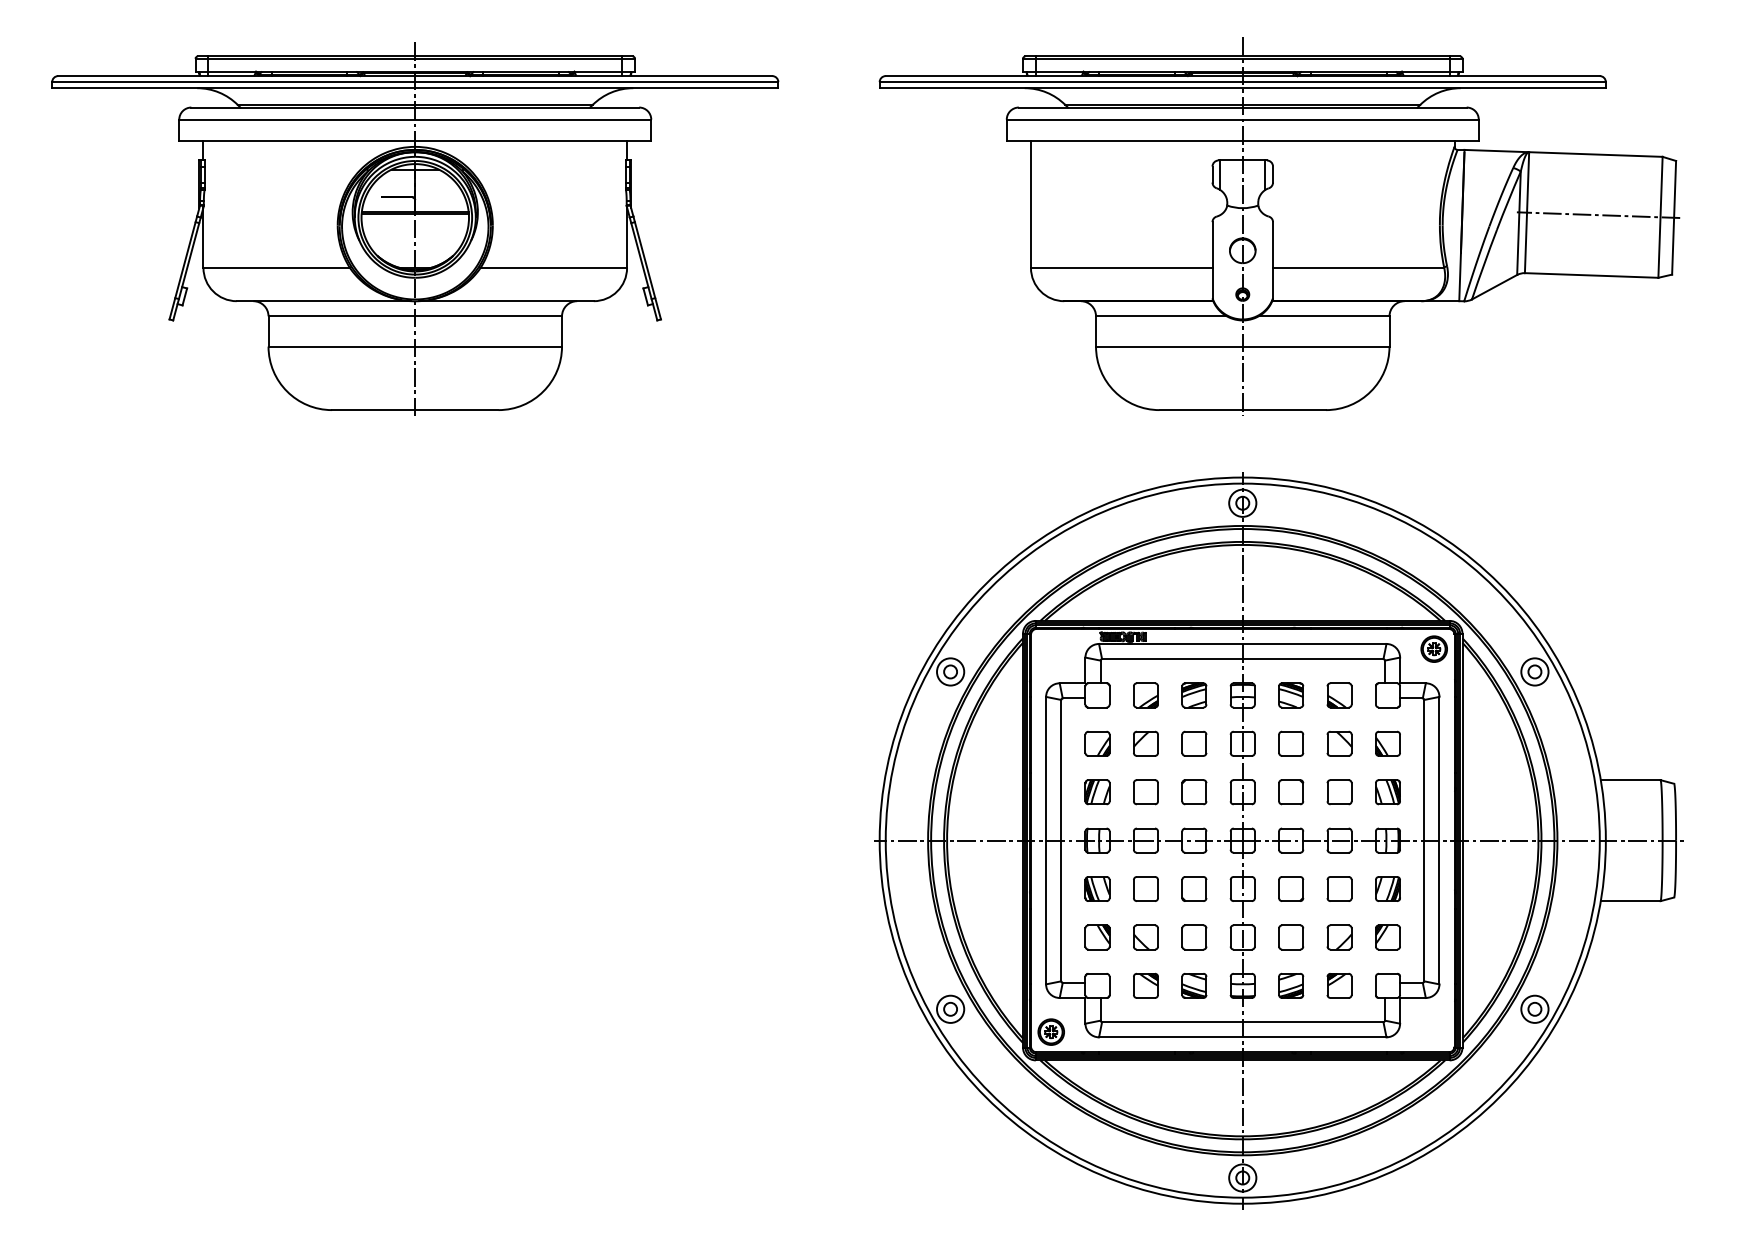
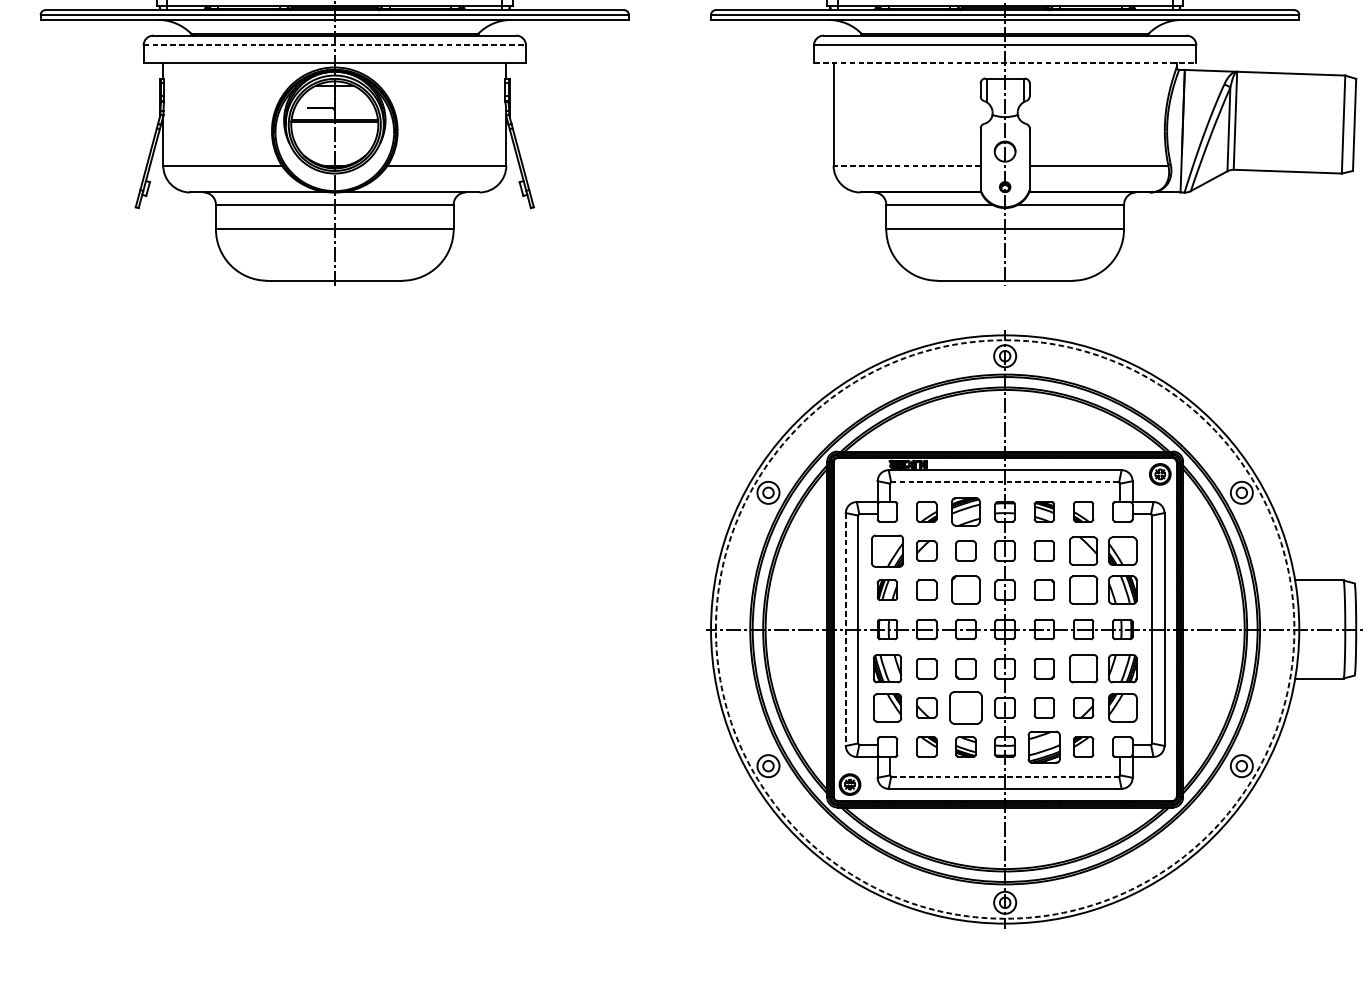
line: (415, 119) -> (334, 45), solid -> dashed
line: (1243, 140) -> (1005, 62), solid -> dashed
line: (1598, 215) -> (1293, 123), removed
line: (1121, 267) -> (906, 165), solid -> dashed
line: (1242, 659) -> (1004, 482), solid -> dashed
part: (1194, 695) -> (966, 511), size x1.4
part: (1097, 743) -> (887, 550), size x1.6
part: (1339, 743) -> (1083, 550), size x1.4
part: (1387, 743) -> (1122, 550), size x1.4
part: (1194, 792) -> (966, 590), size x1.4
part: (1339, 792) -> (1083, 590), size x1.4
part: (1387, 792) -> (1122, 590), size x1.4
line: (1046, 840) -> (846, 629), solid -> dashed
circle: (1242, 840) -> (1004, 629), solid -> dashed
part: (1097, 888) -> (887, 668), size x1.4
part: (1339, 888) -> (1083, 668), size x1.4
part: (1387, 888) -> (1122, 668), size x1.4
part: (1097, 937) -> (887, 707), size x1.4
part: (1194, 937) -> (966, 707), size x1.6
part: (1387, 937) -> (1122, 707), size x1.4
part: (1291, 985) -> (1044, 746), size x1.6
line: (1242, 1022) -> (1004, 776), solid -> dashed

